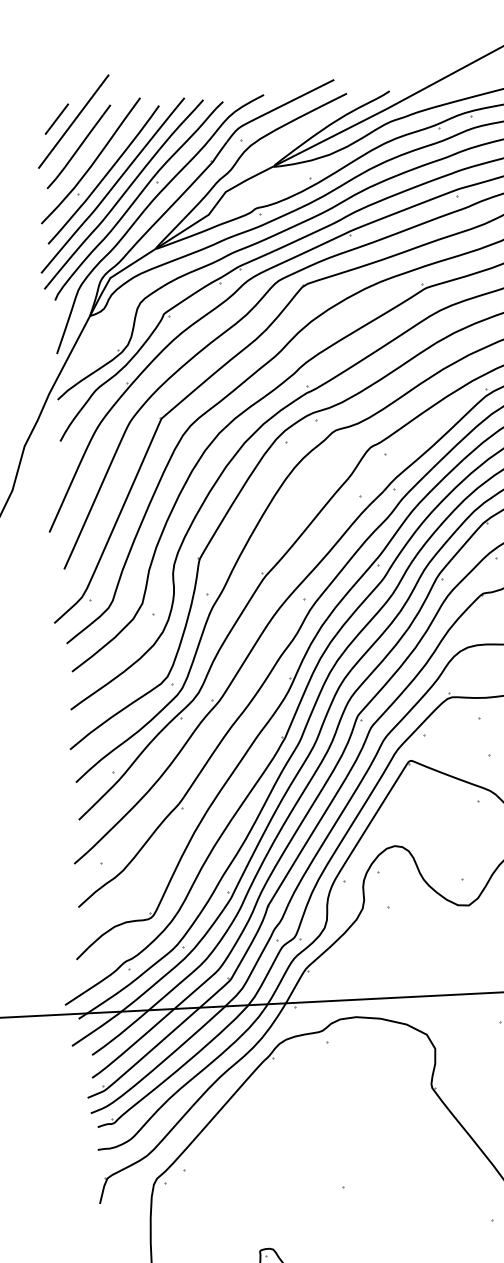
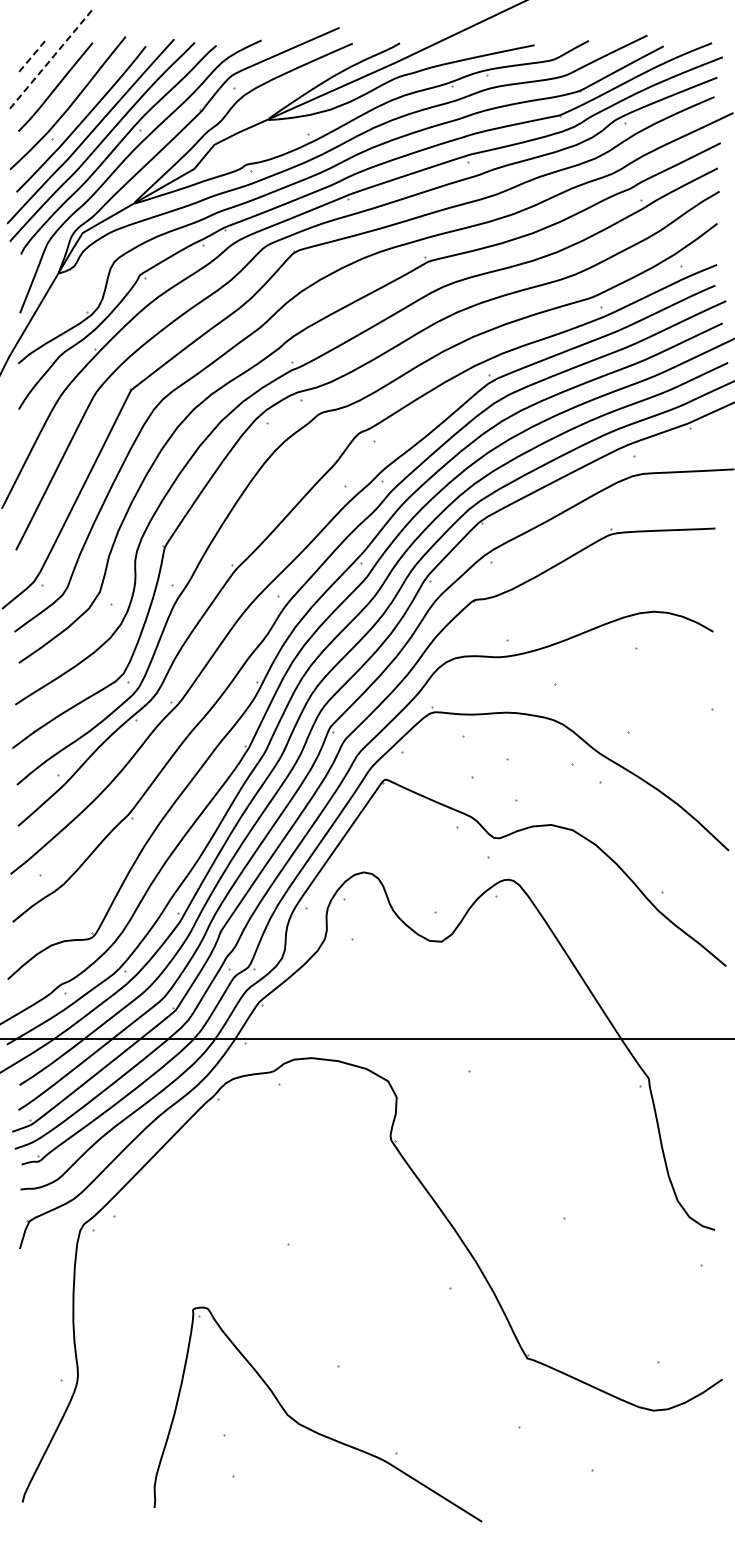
line: (57, 119) -> (33, 55), solid -> dashed
line: (73, 121) -> (51, 59), solid -> dashed

